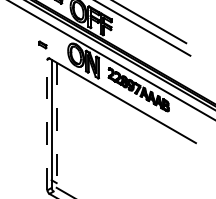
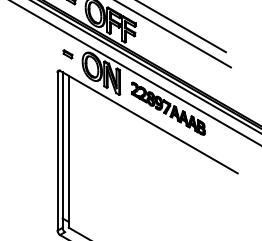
part: (42, 45) -> (67, 54), moved
line: (47, 125) -> (57, 151), dashed -> solid
line: (56, 125) -> (68, 151), dashed -> solid

